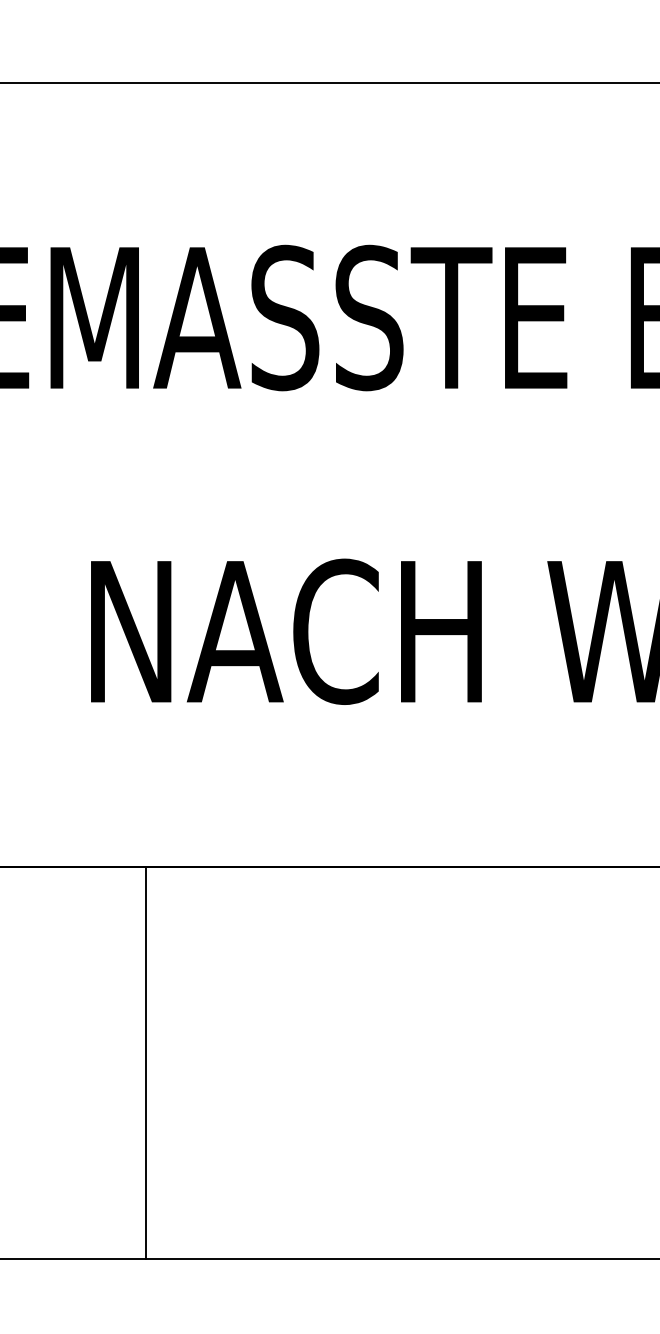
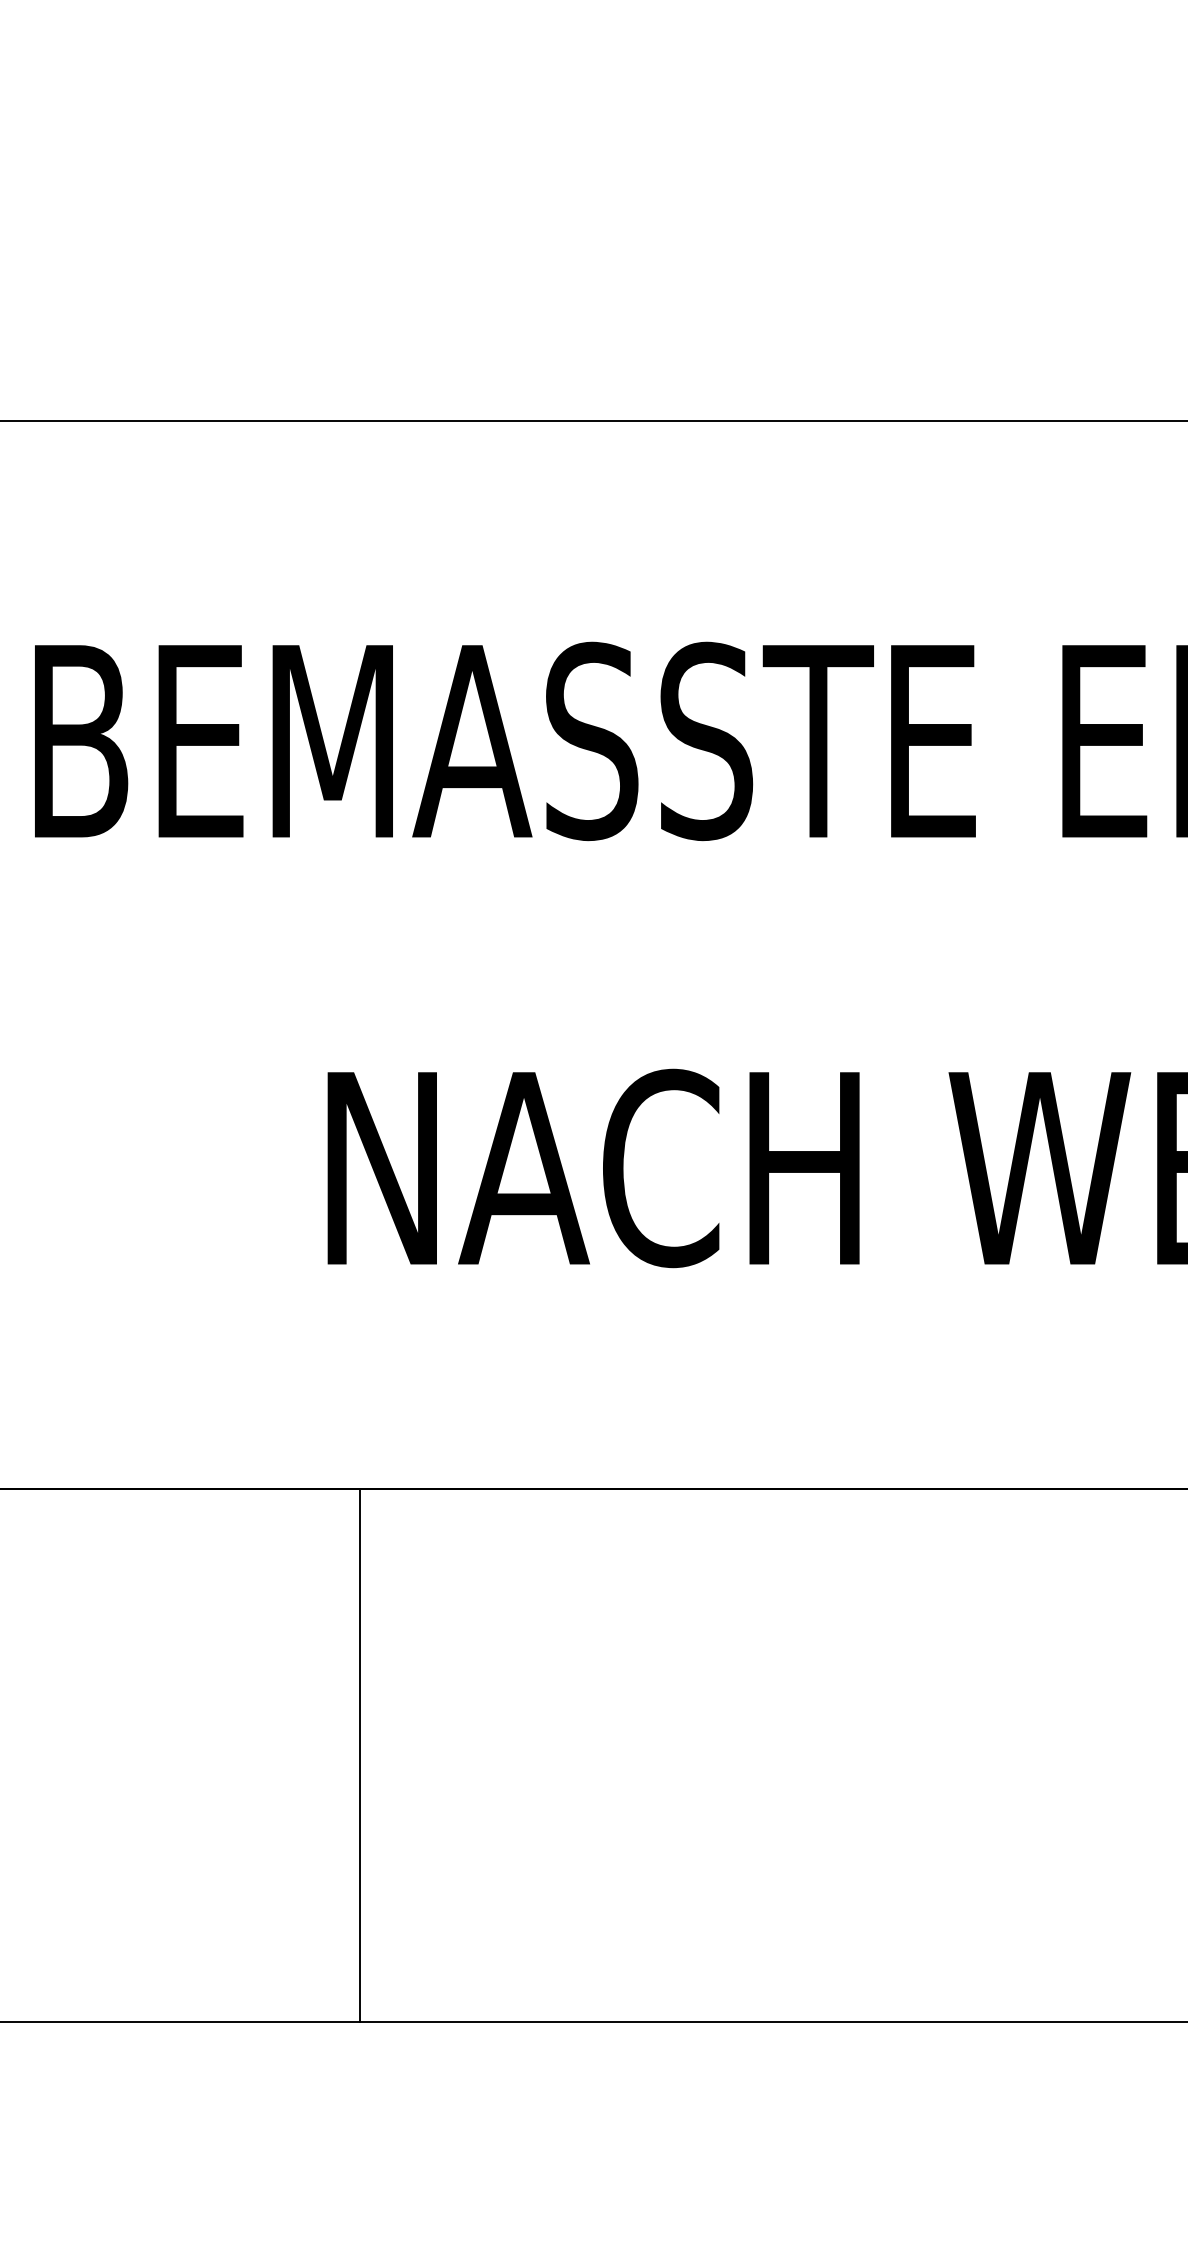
line: (146, 1063) -> (360, 1755), moved

